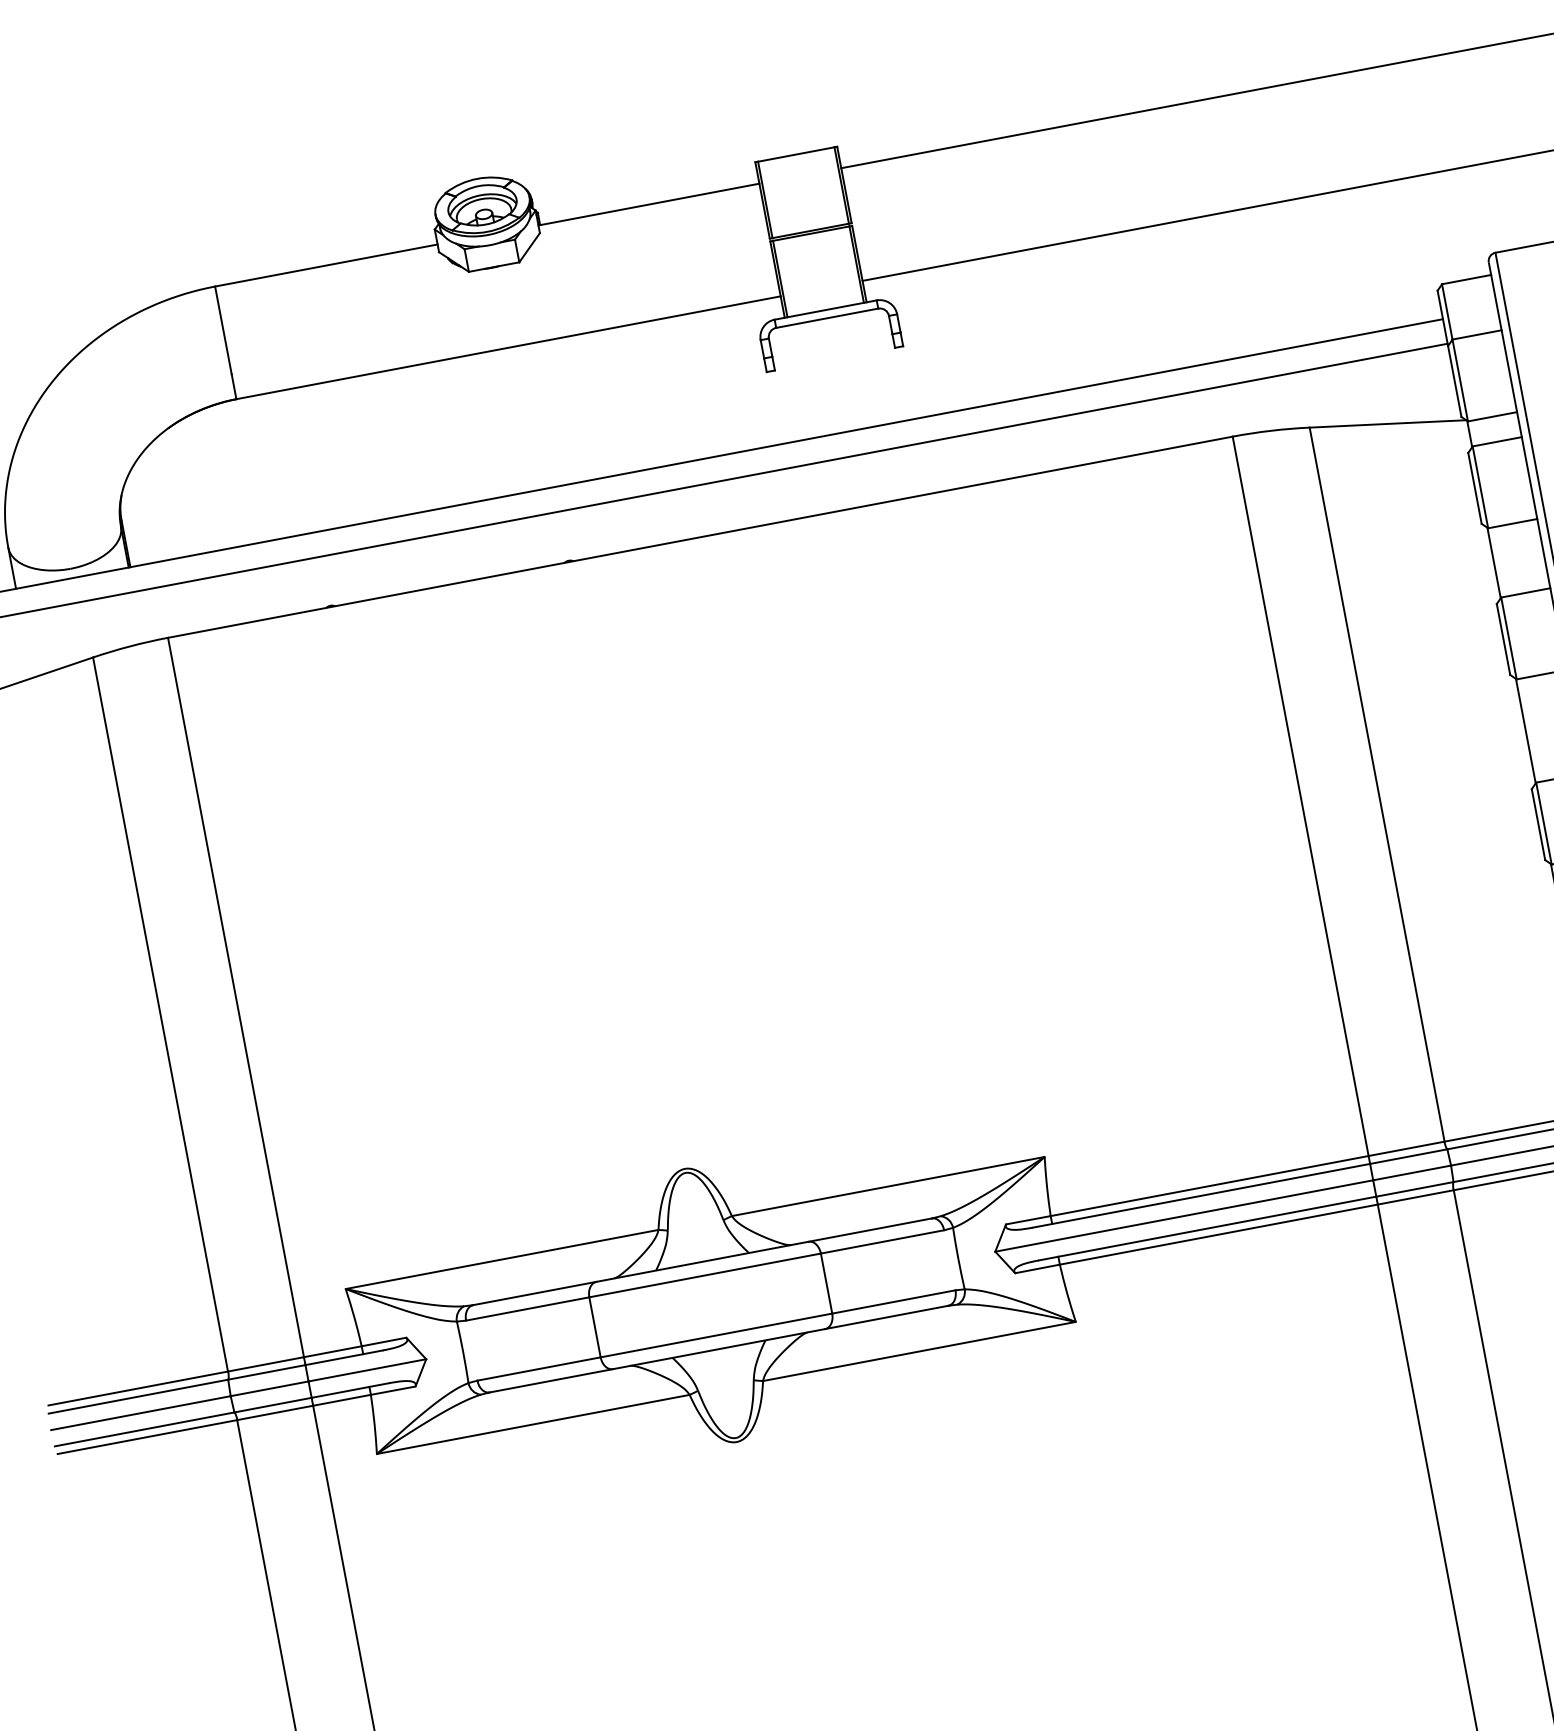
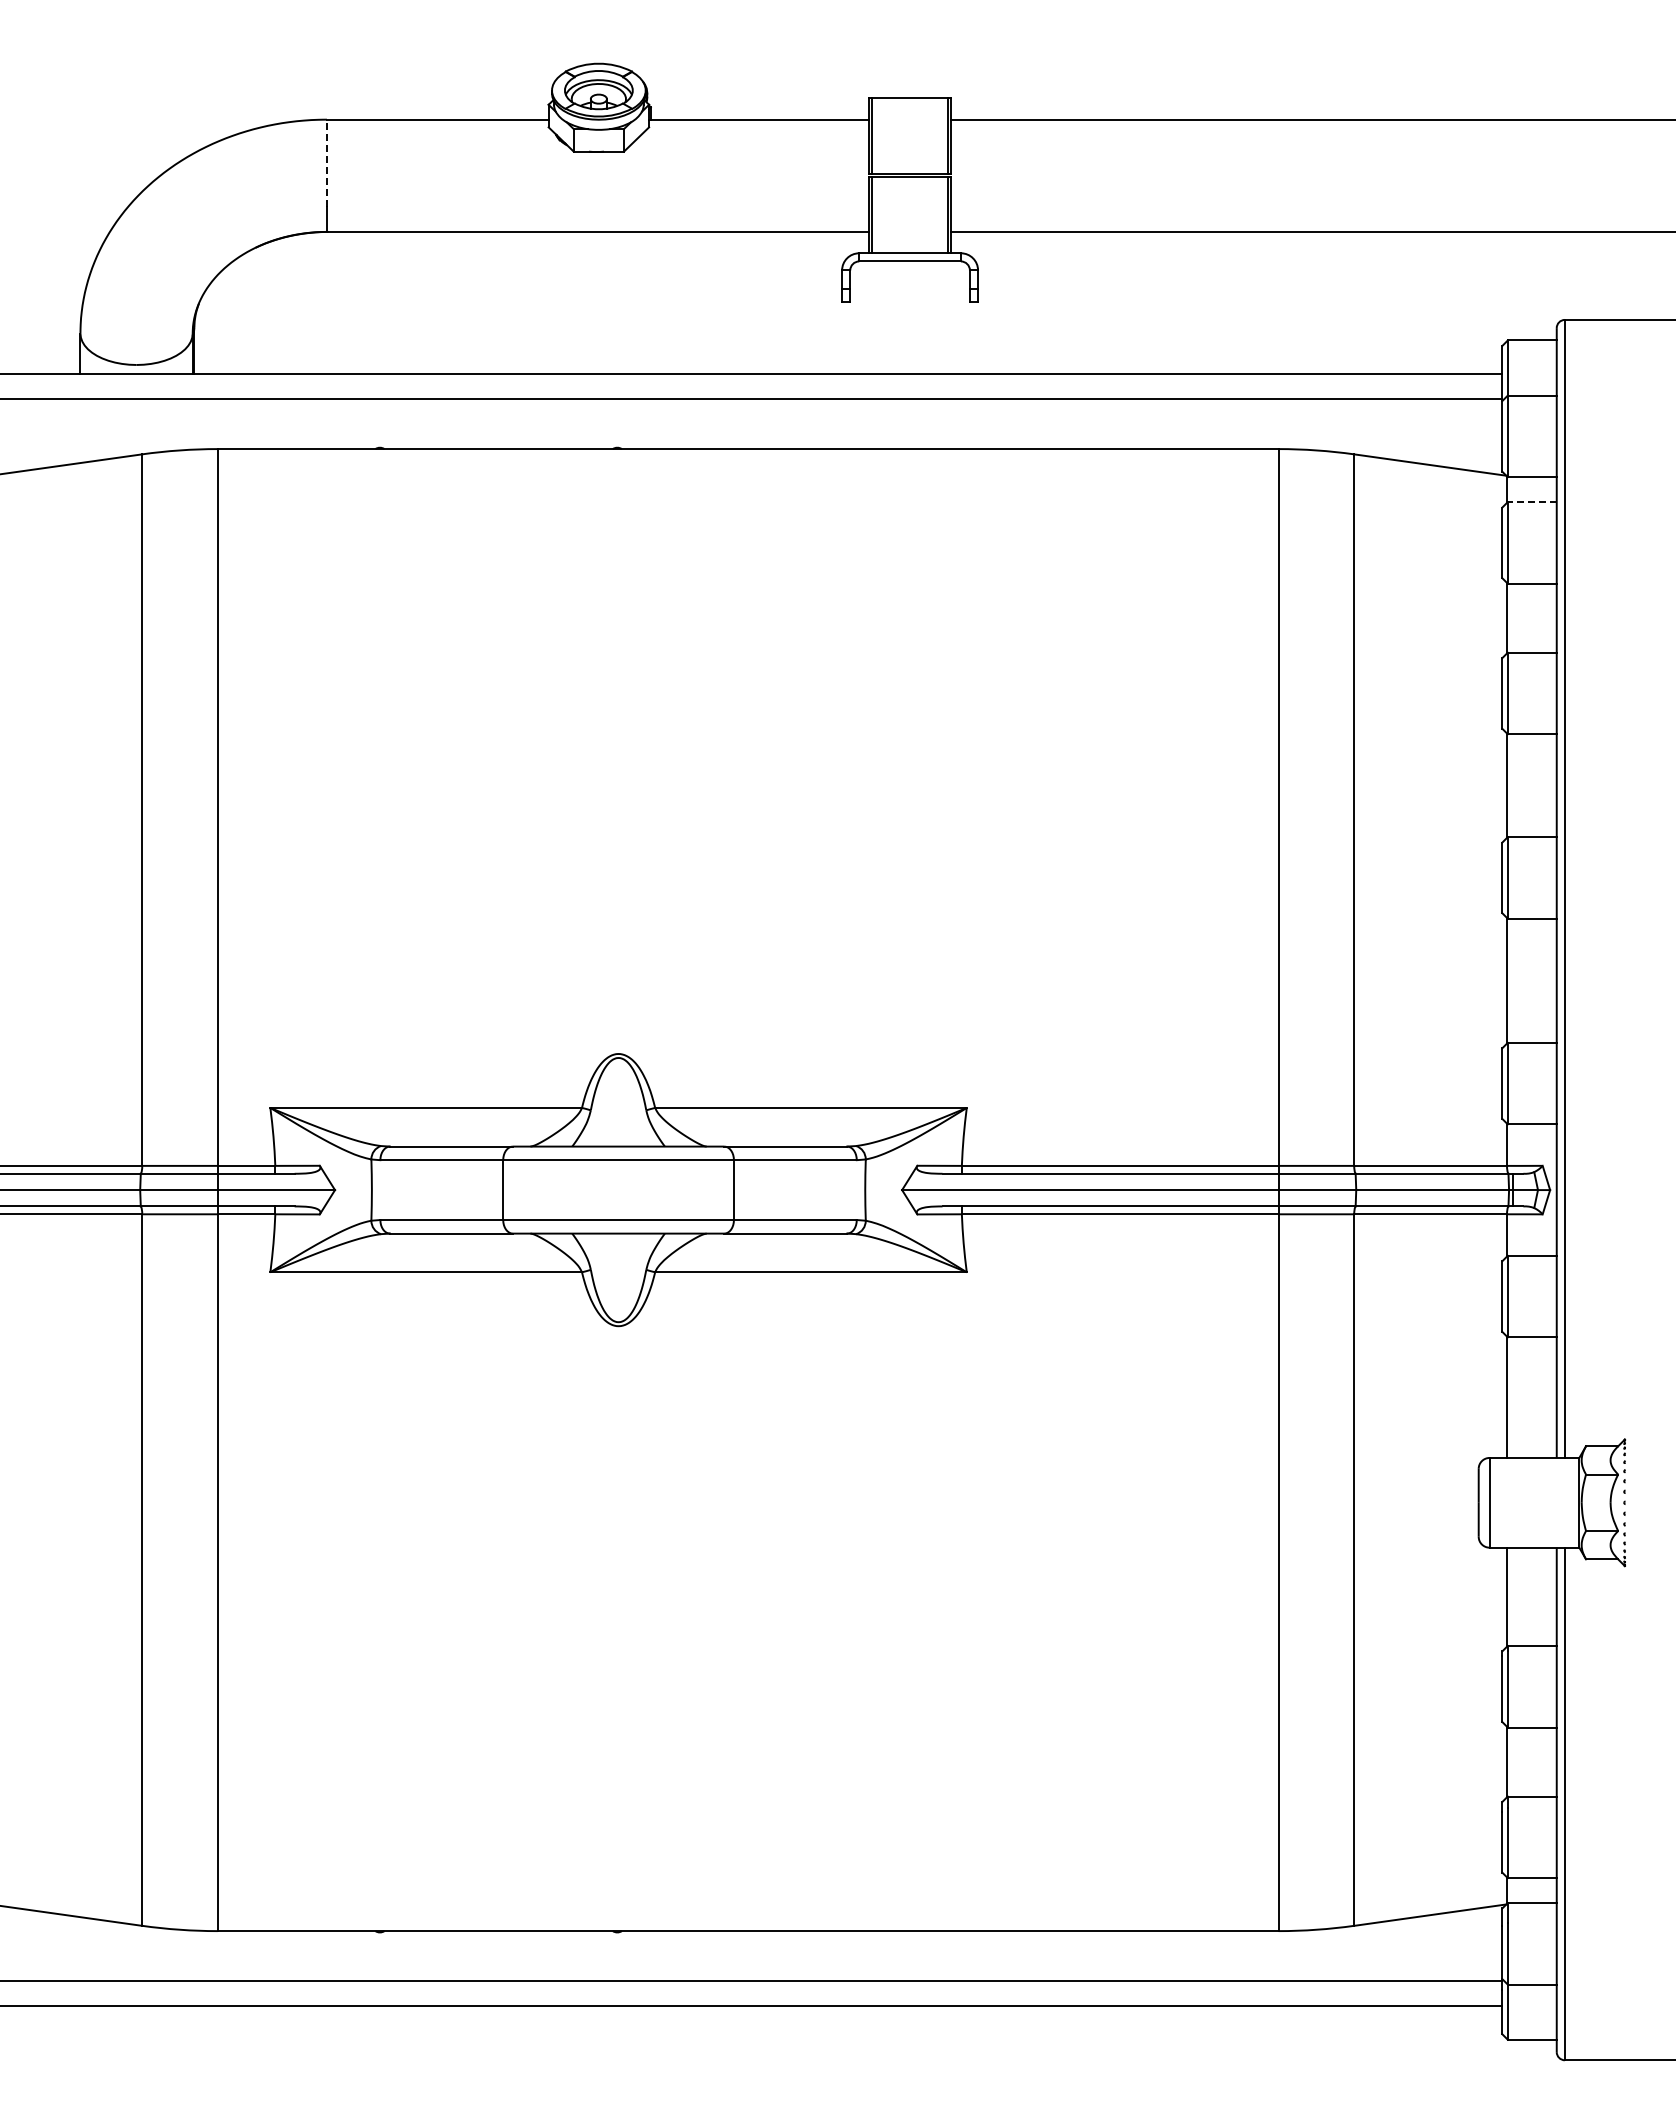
line: (223, 330) -> (326, 163), solid -> dashed
line: (1496, 442) -> (1531, 502), solid -> dashed

